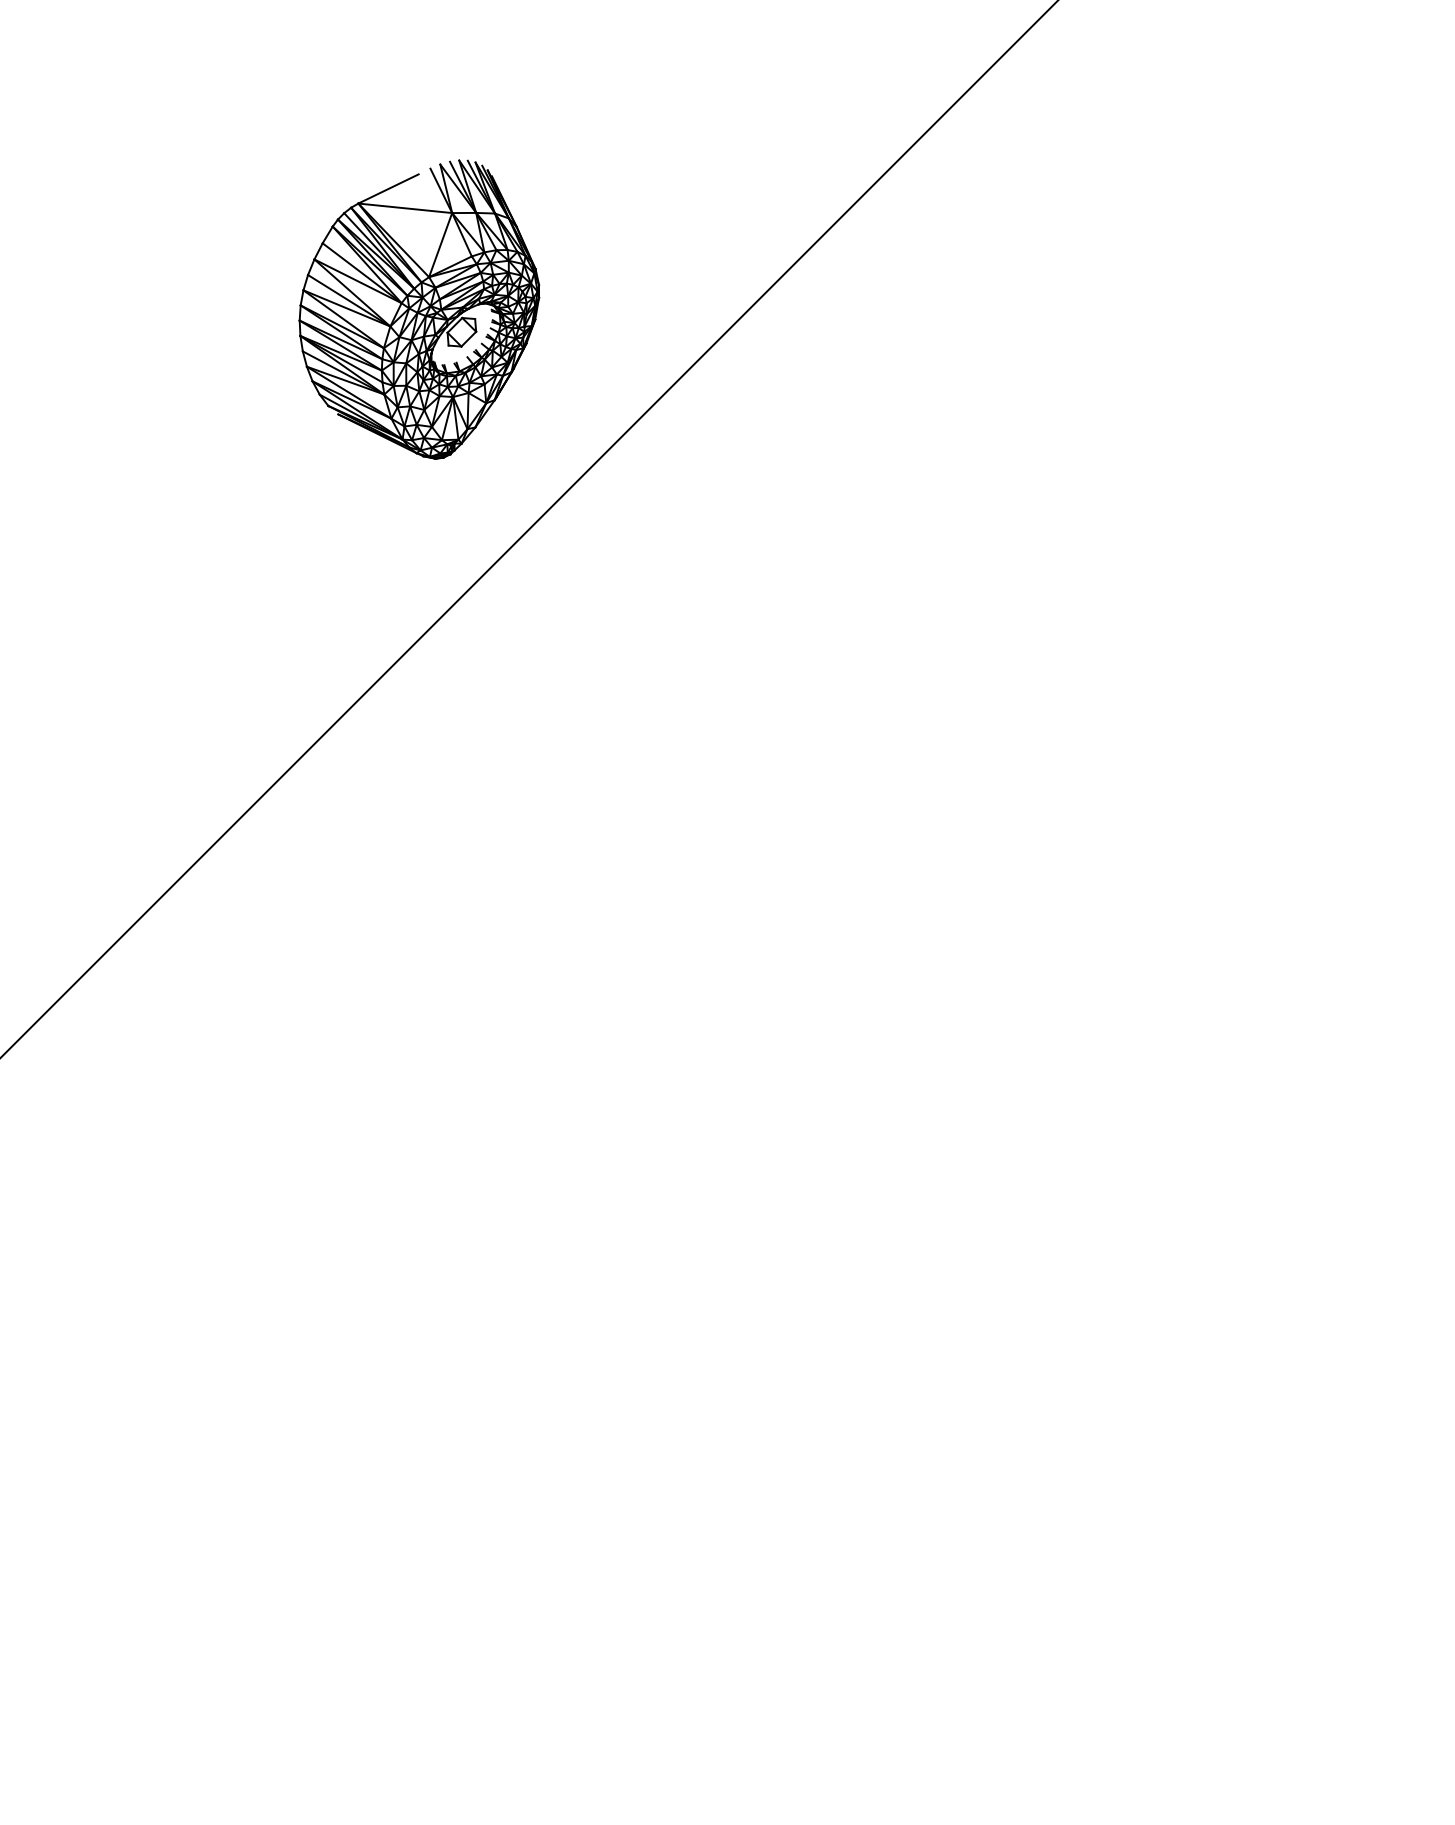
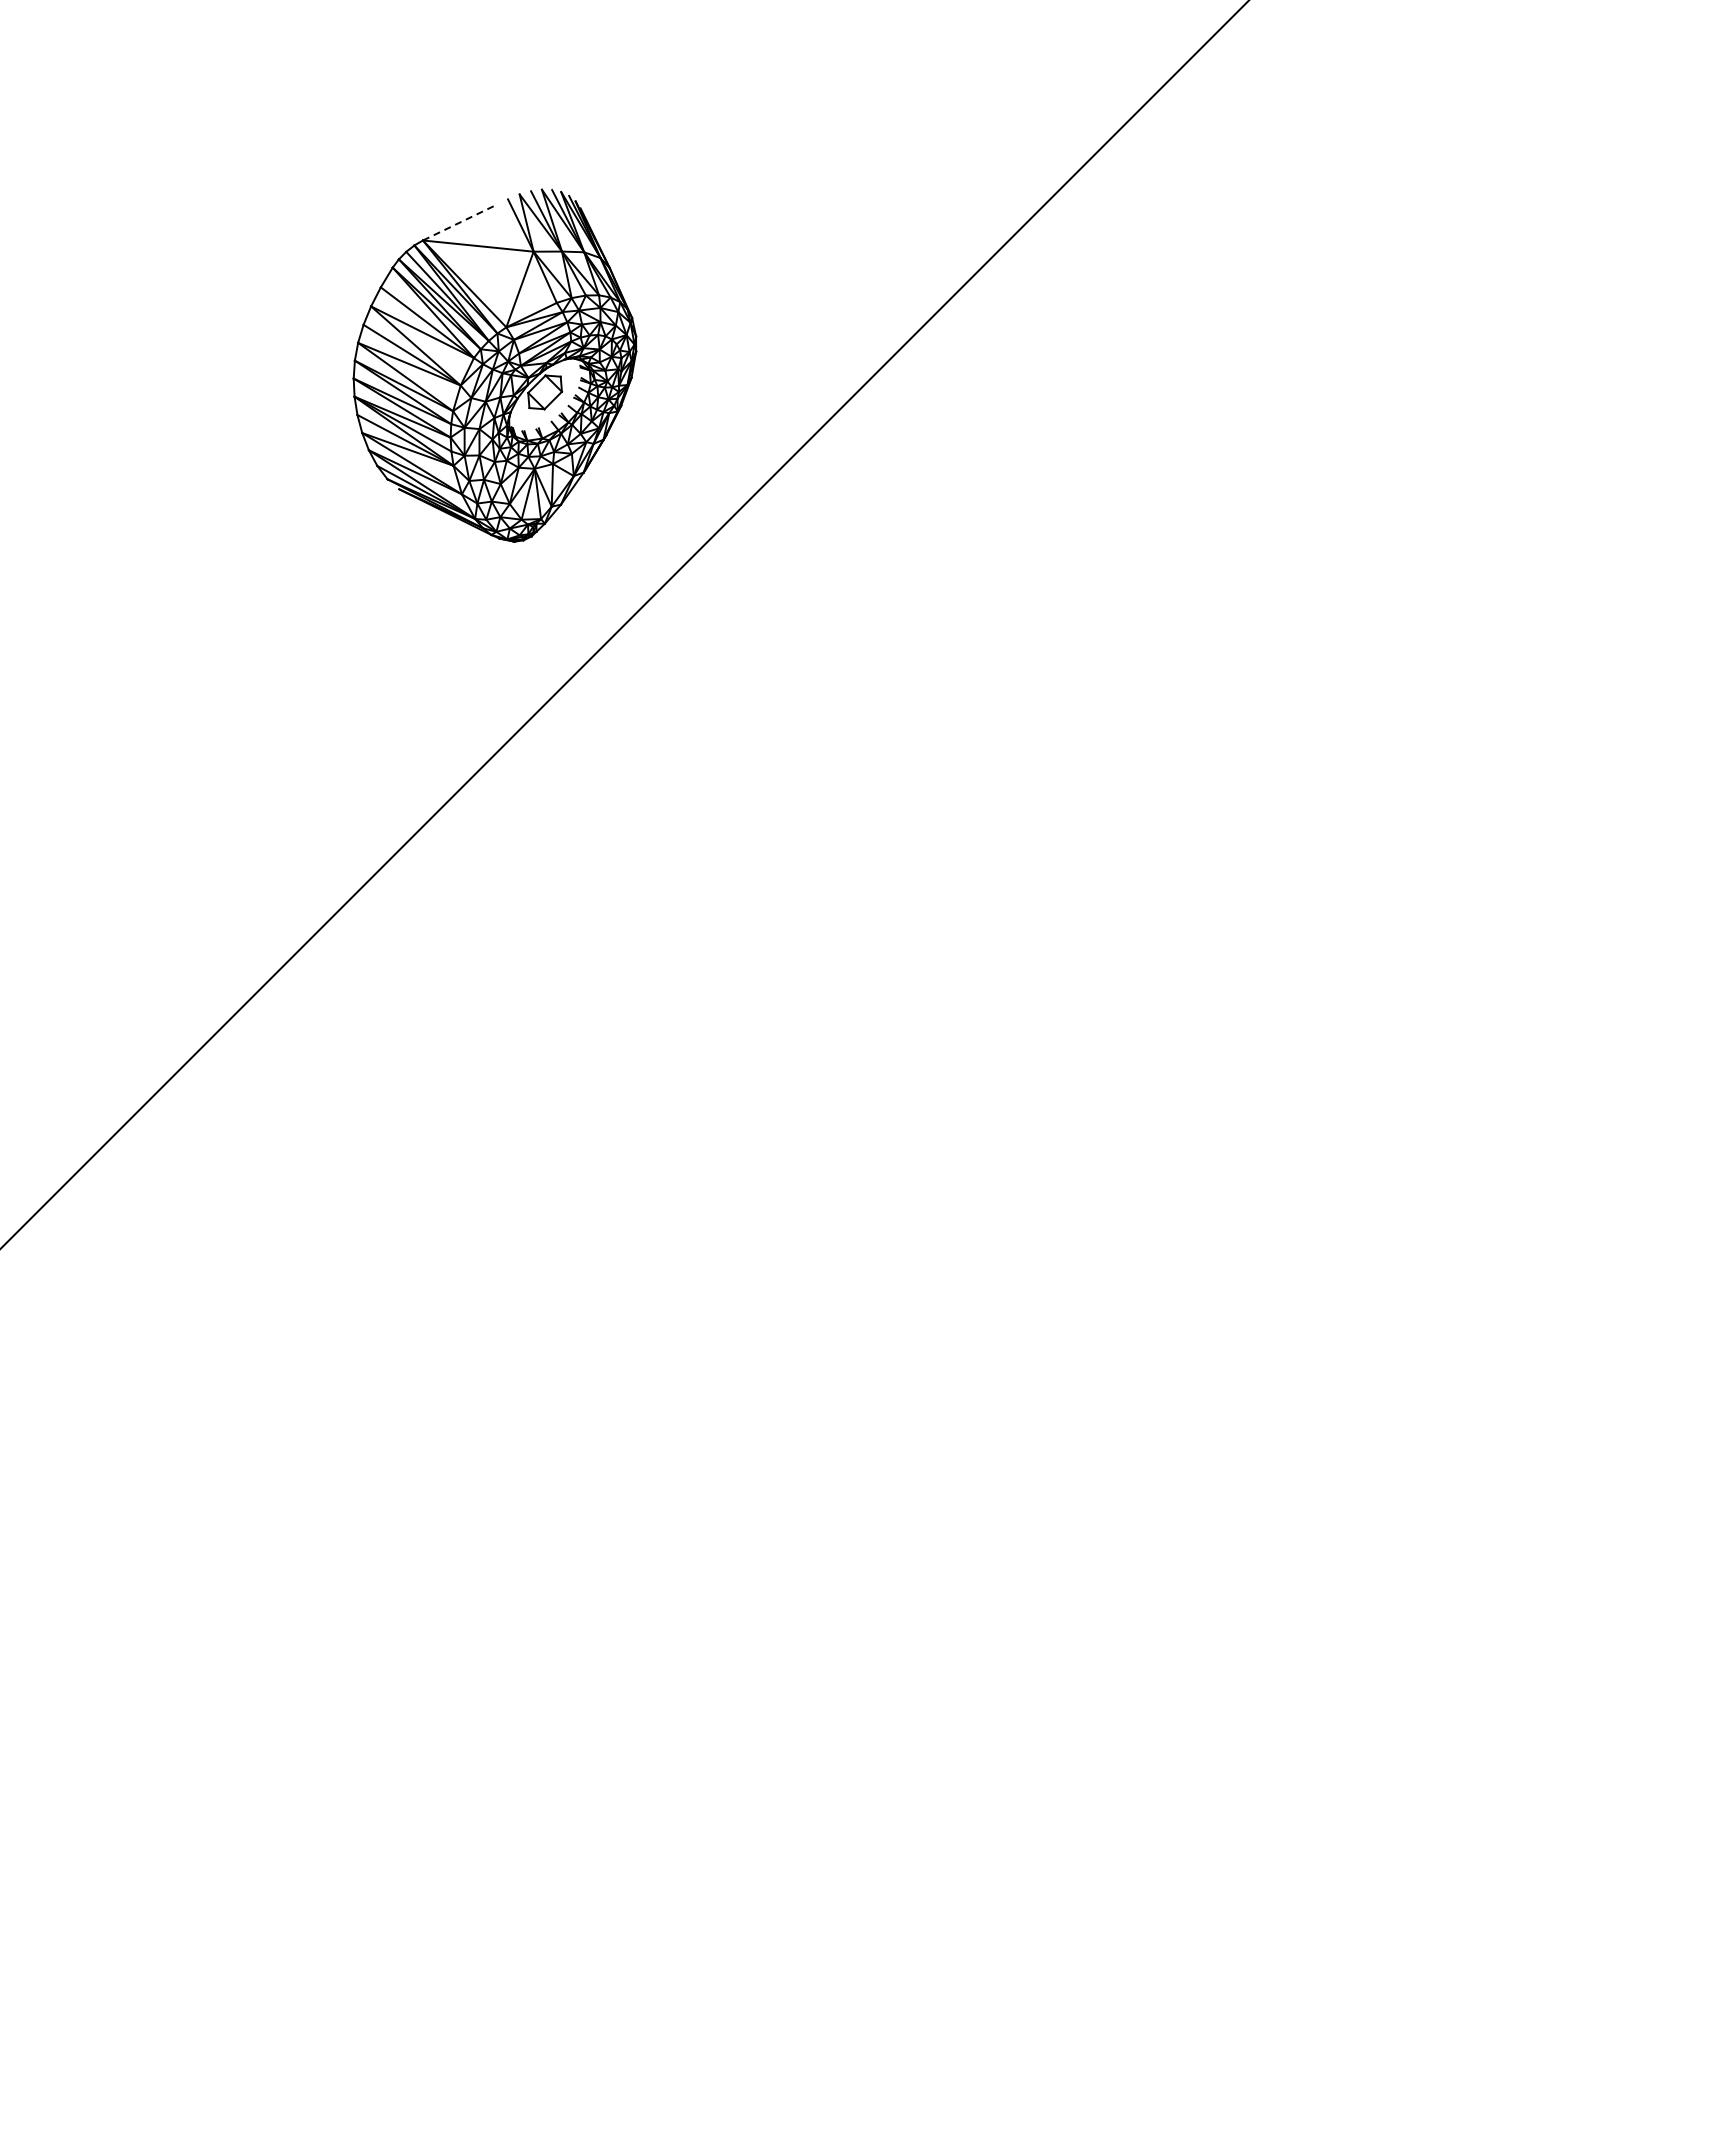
line: (388, 189) -> (458, 223), solid -> dashed

